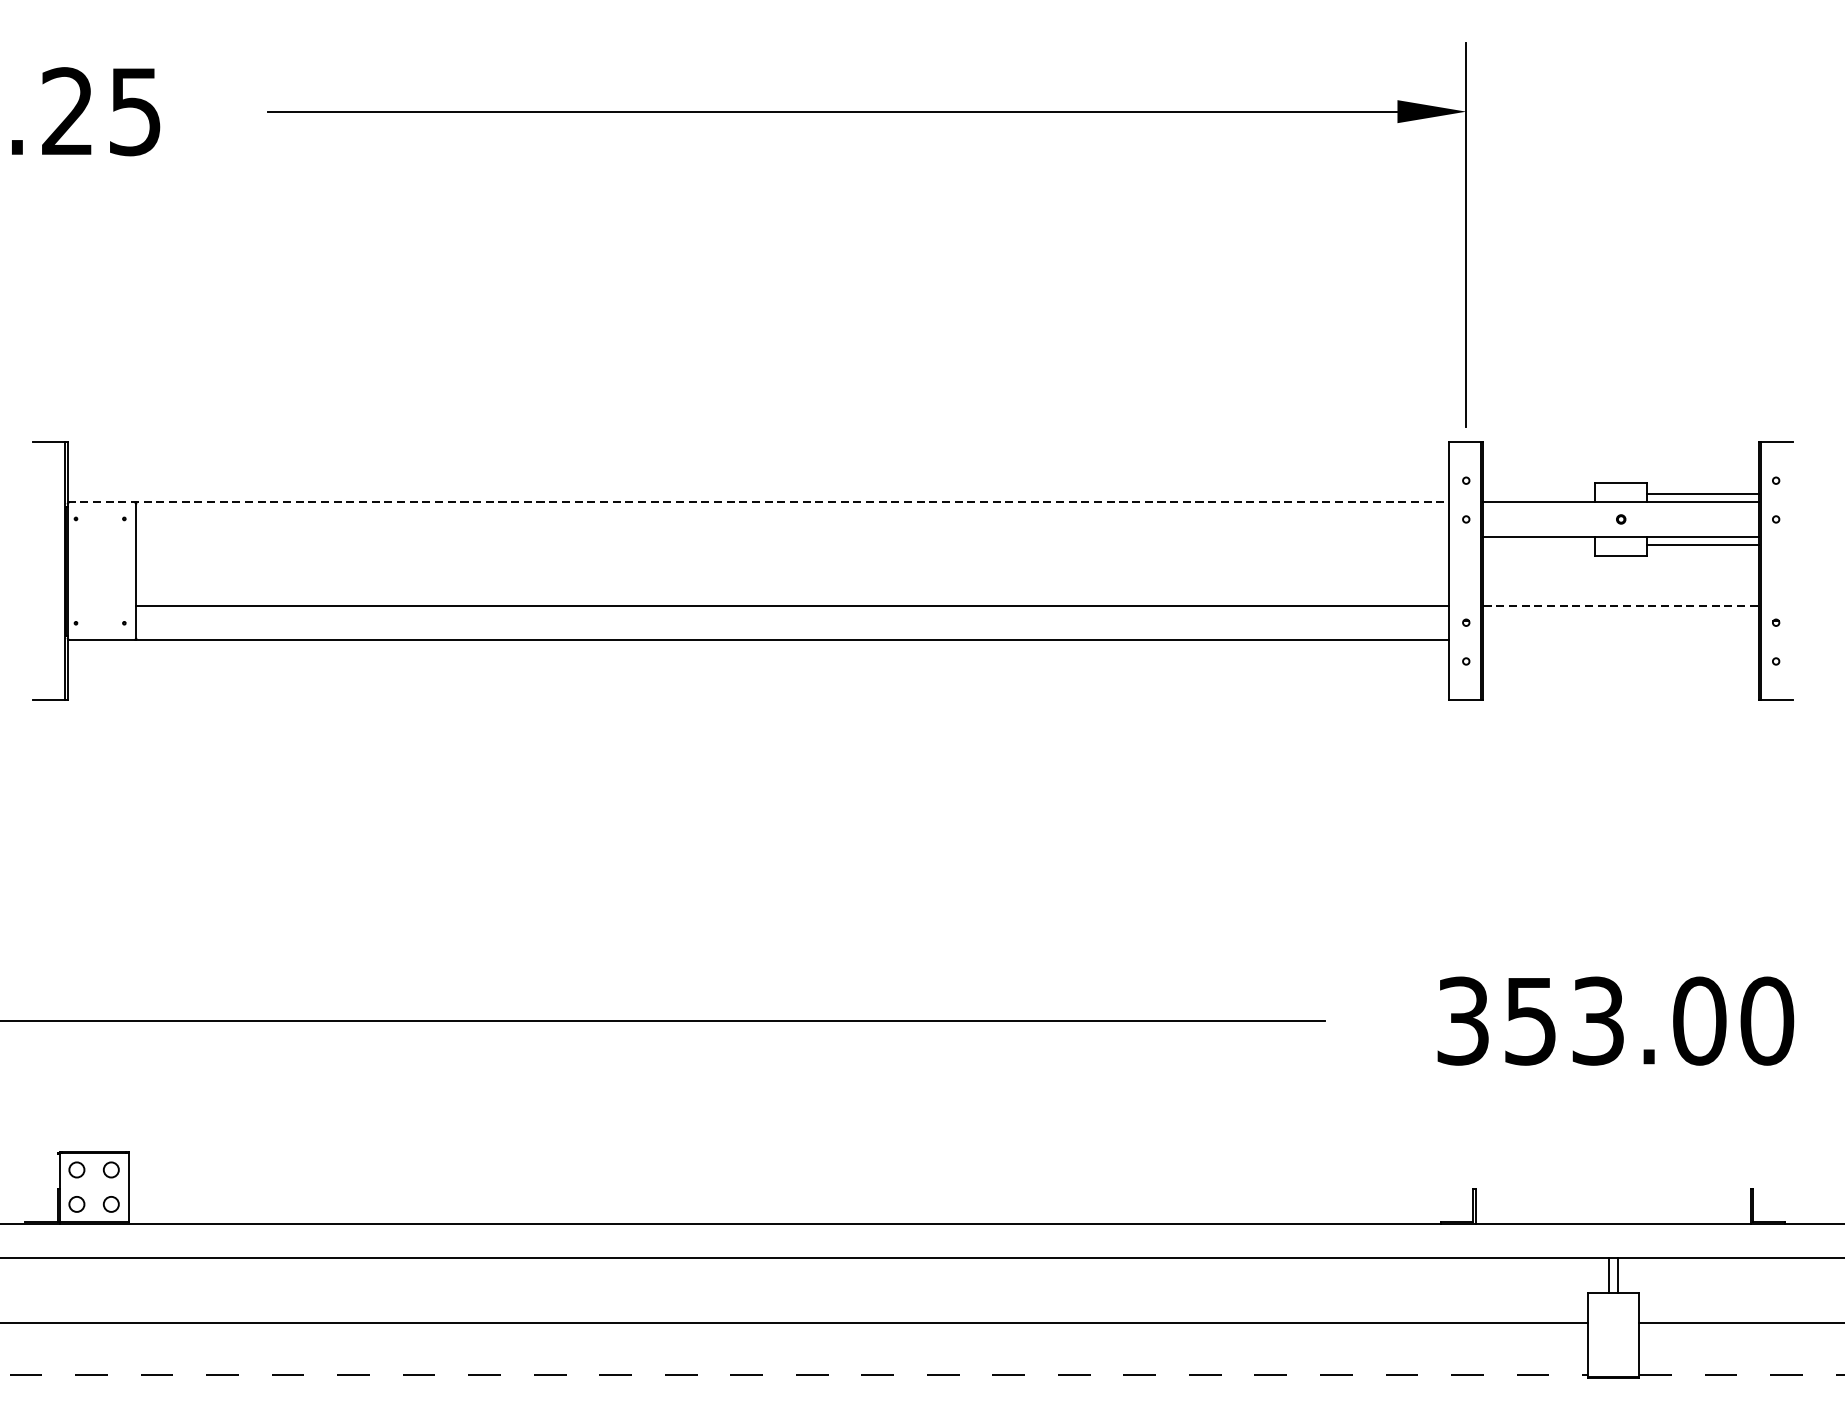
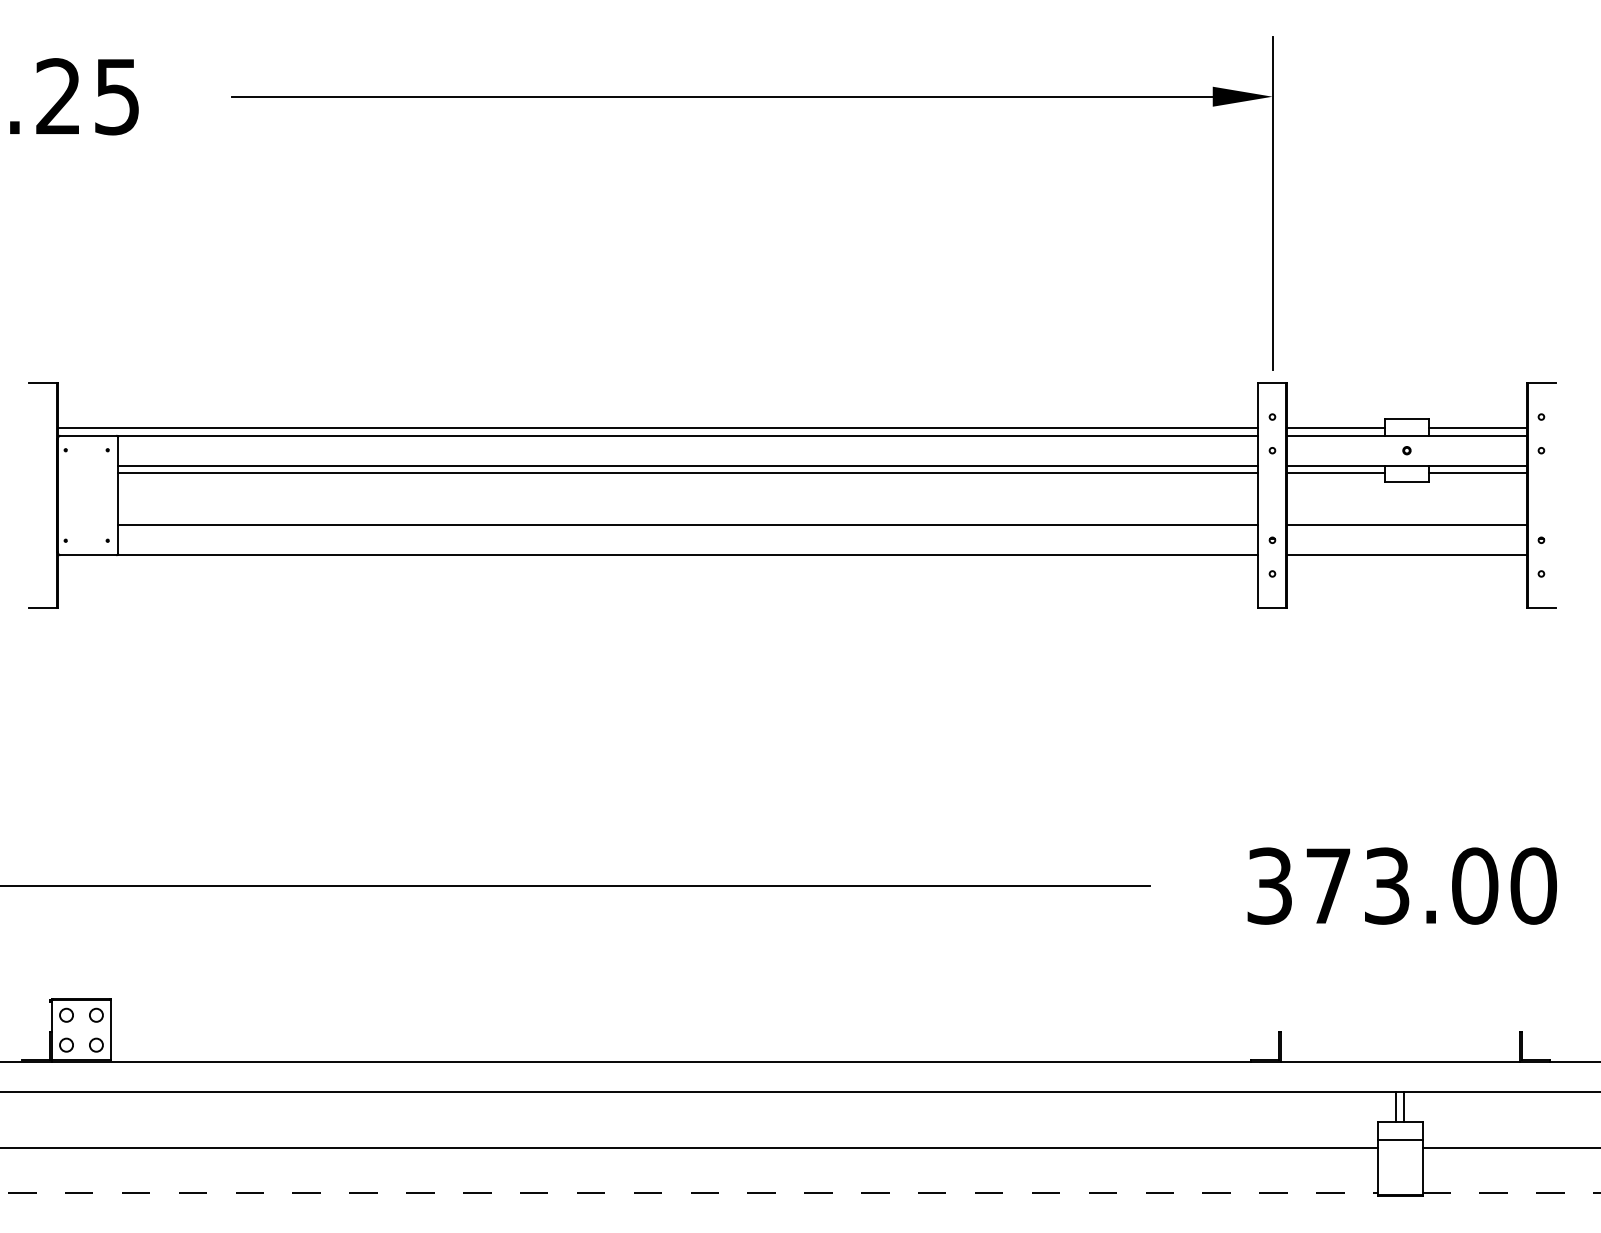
line: (757, 493) -> (657, 428), added
line: (1538, 493) -> (1335, 428), added
line: (757, 501) -> (657, 435), dashed -> solid
line: (792, 536) -> (687, 465), added
line: (792, 545) -> (687, 473), added
line: (1538, 545) -> (1335, 473), added
line: (1620, 605) -> (1406, 525), dashed -> solid
line: (1620, 640) -> (1406, 555), added
text: (1530, 1021) -> (1328, 886), 353.00 -> 373.00
line: (1612, 1313) -> (1399, 1139), added

